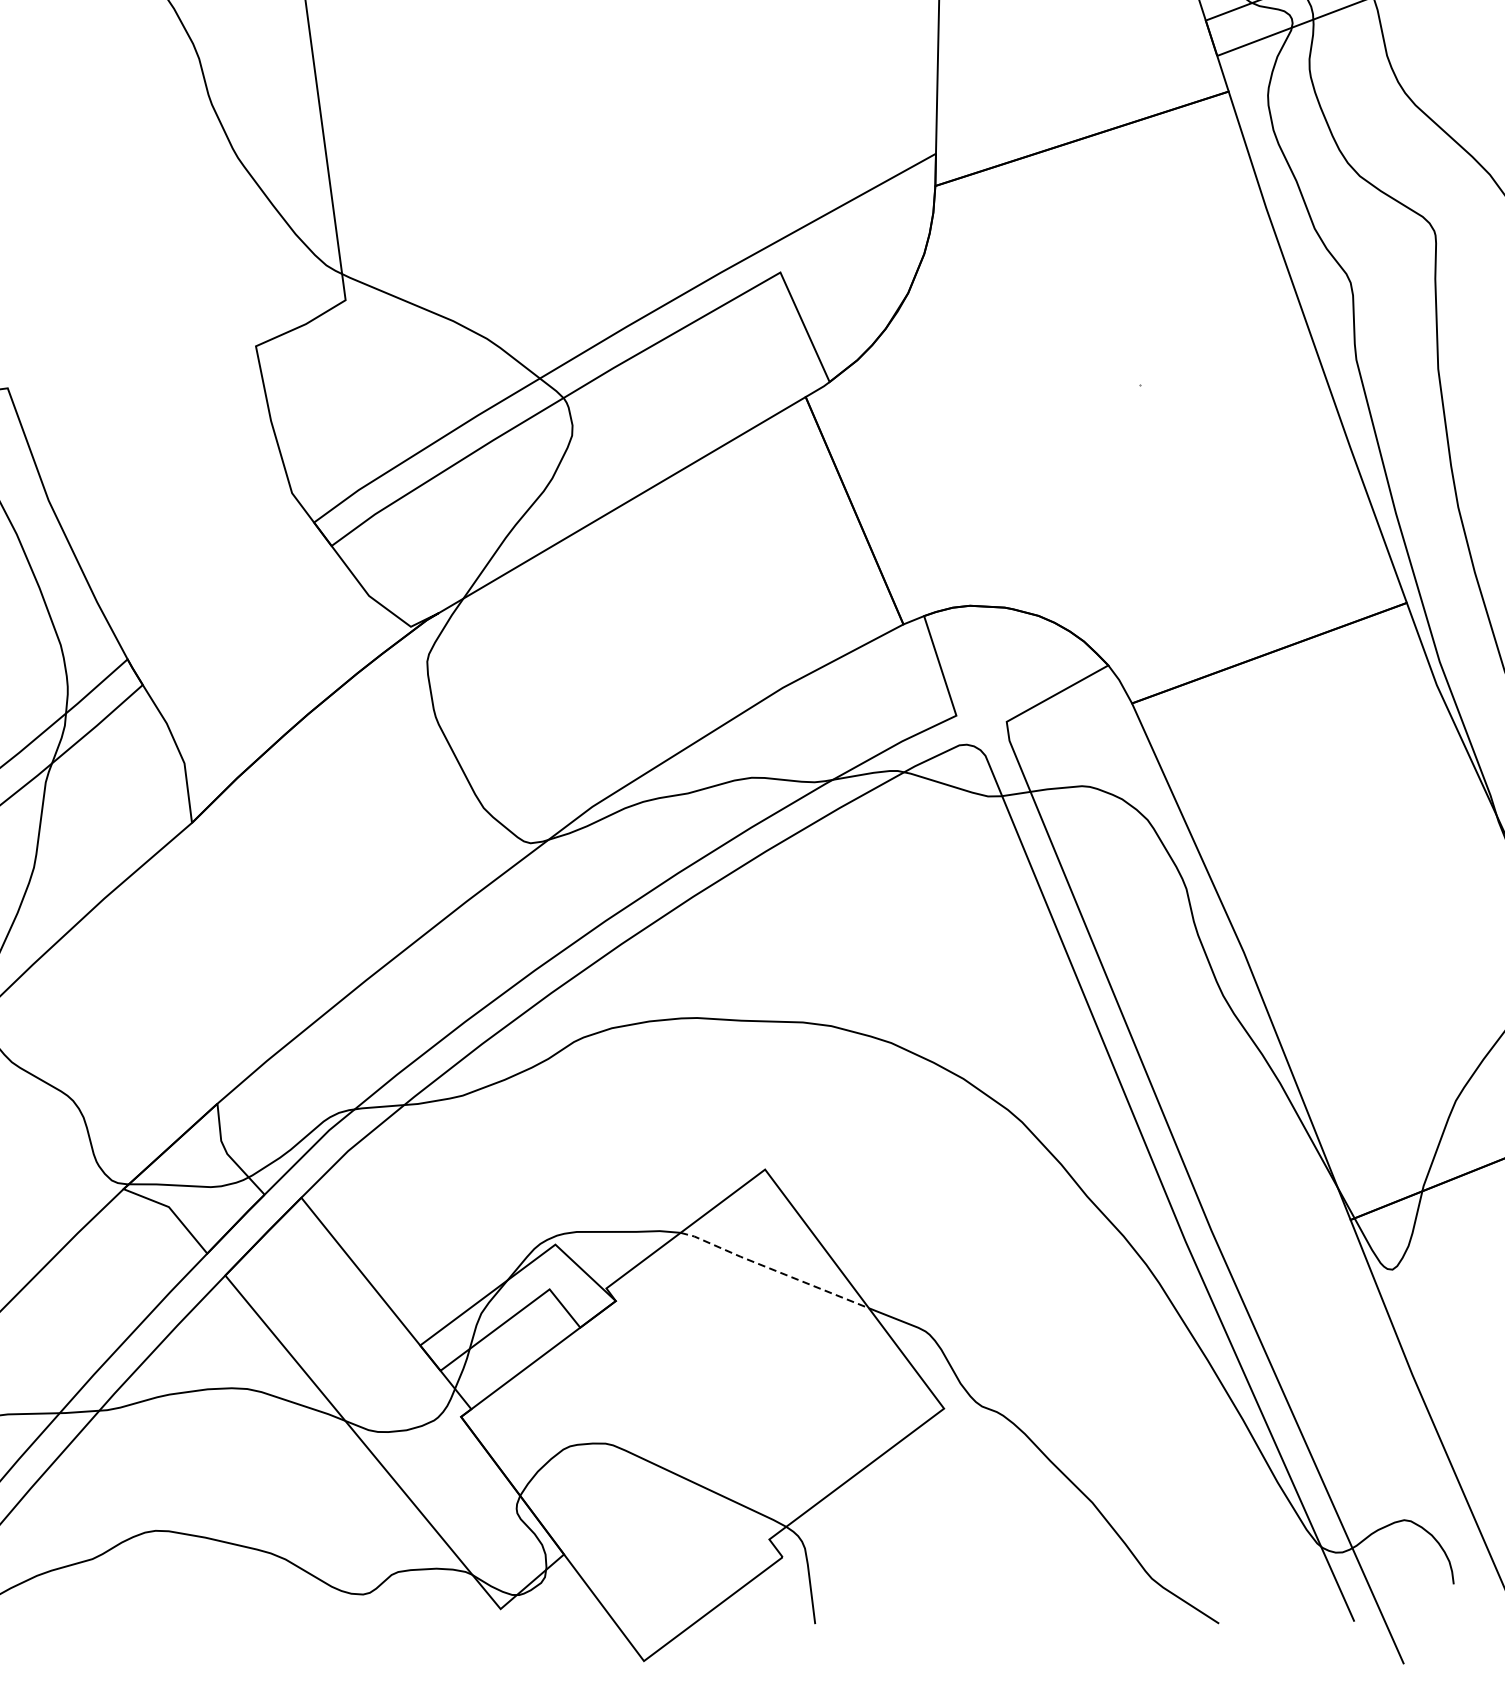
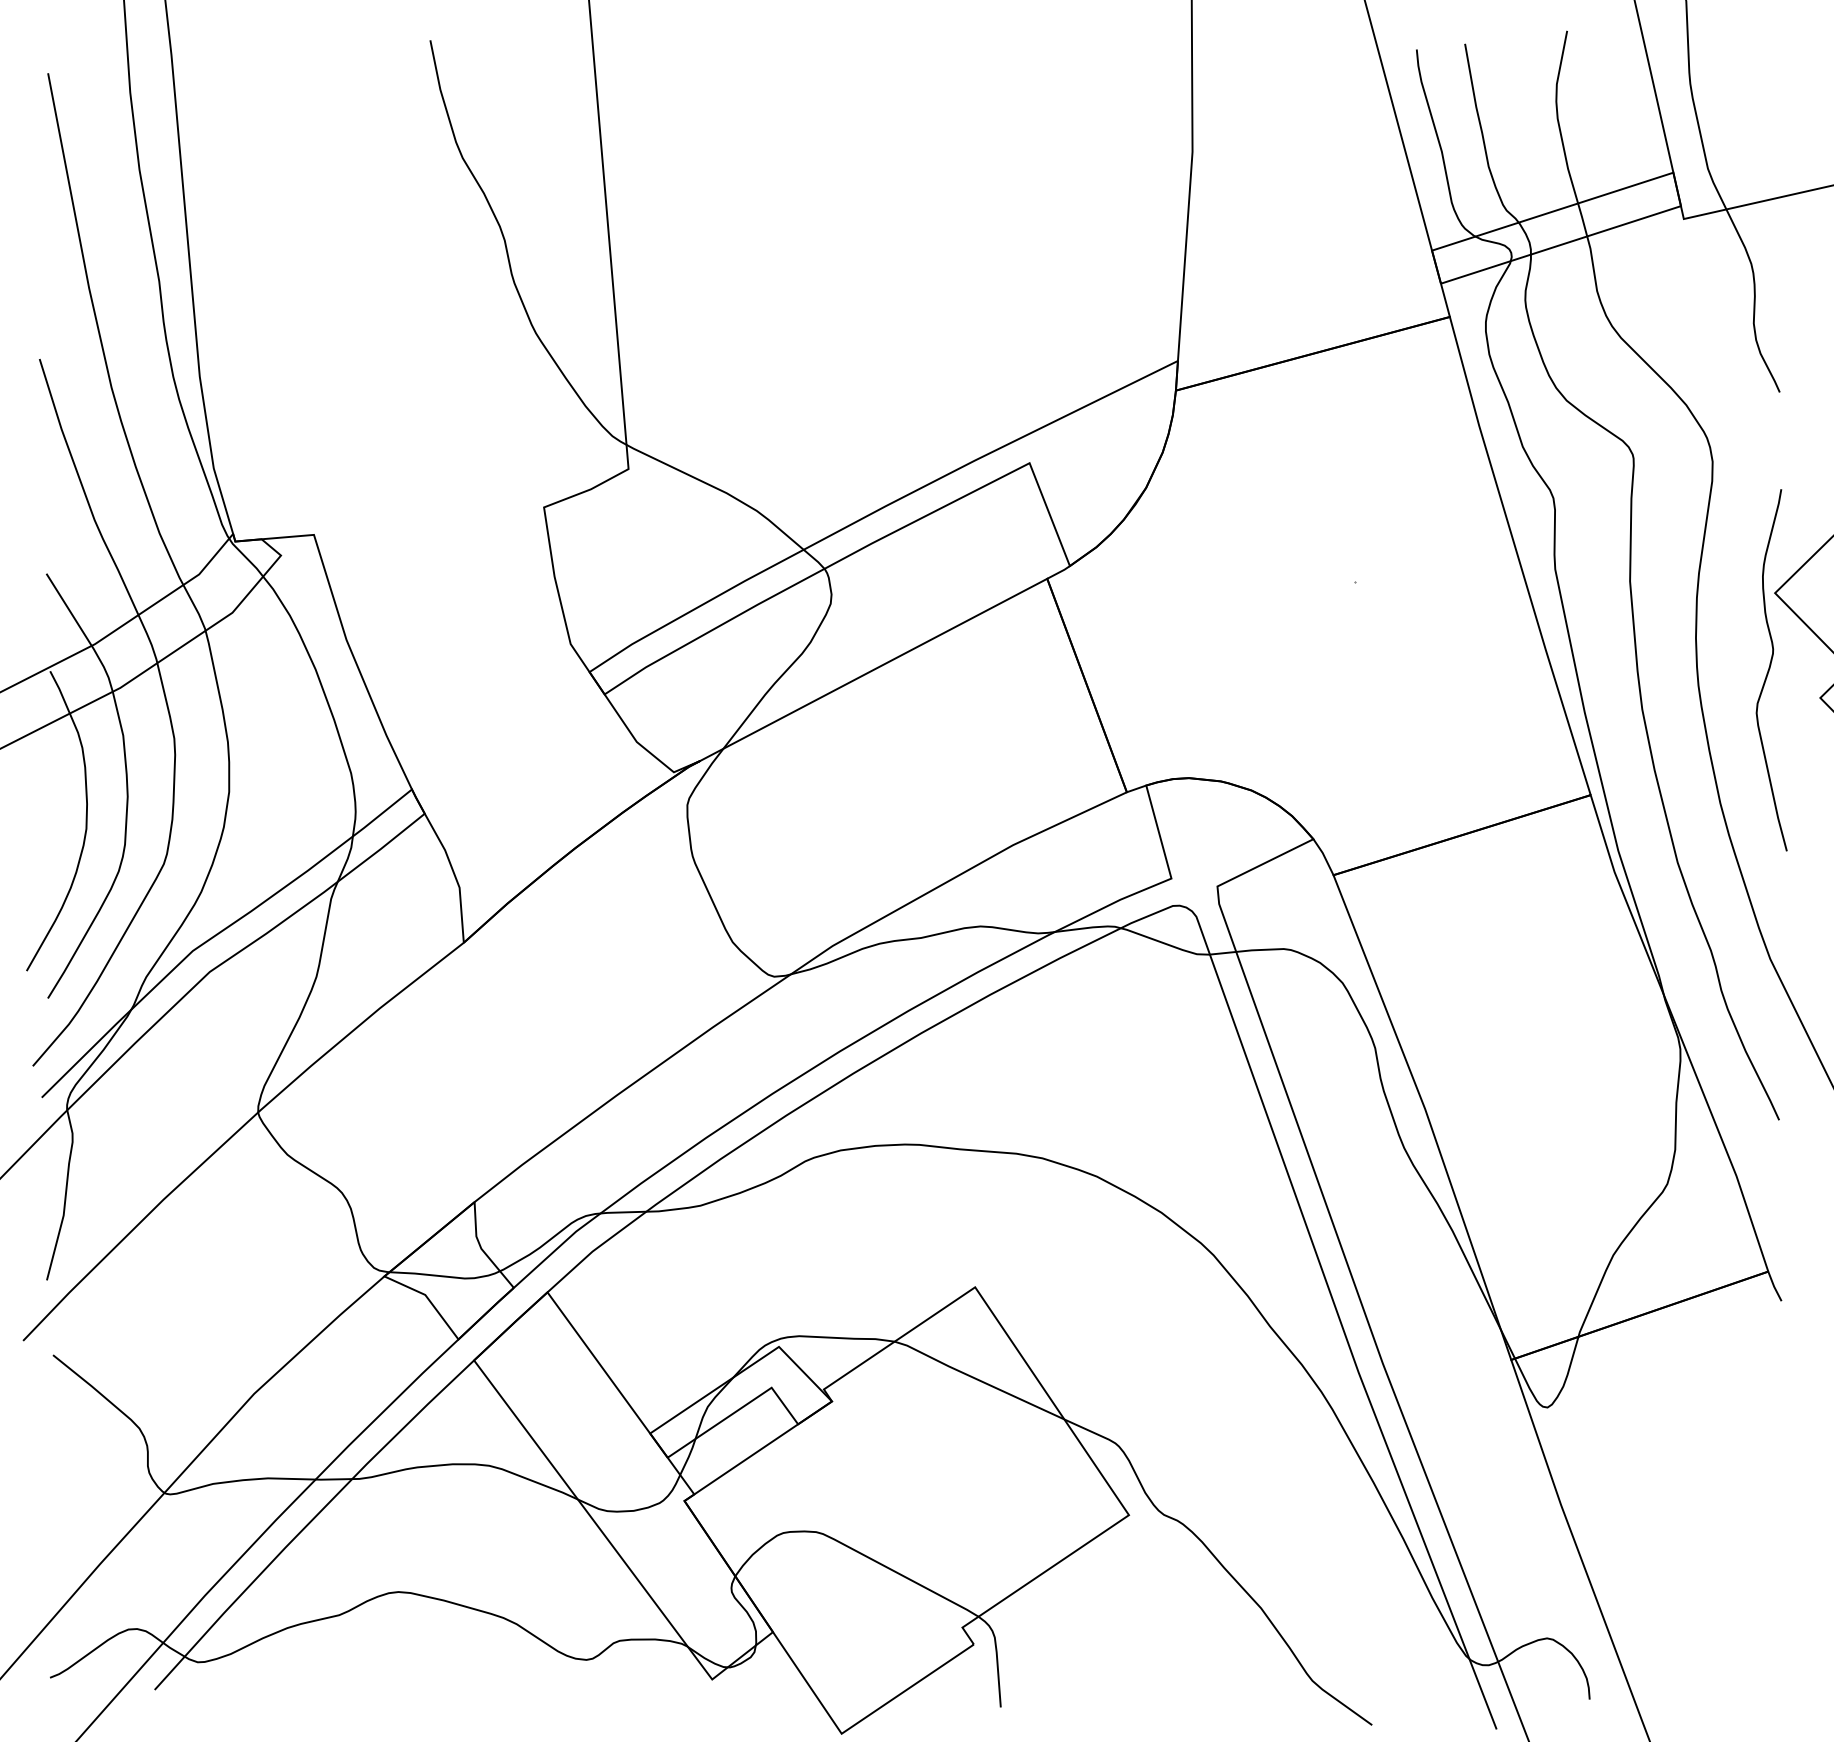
line: (773, 1270) -> (978, 1380), dashed -> solid

